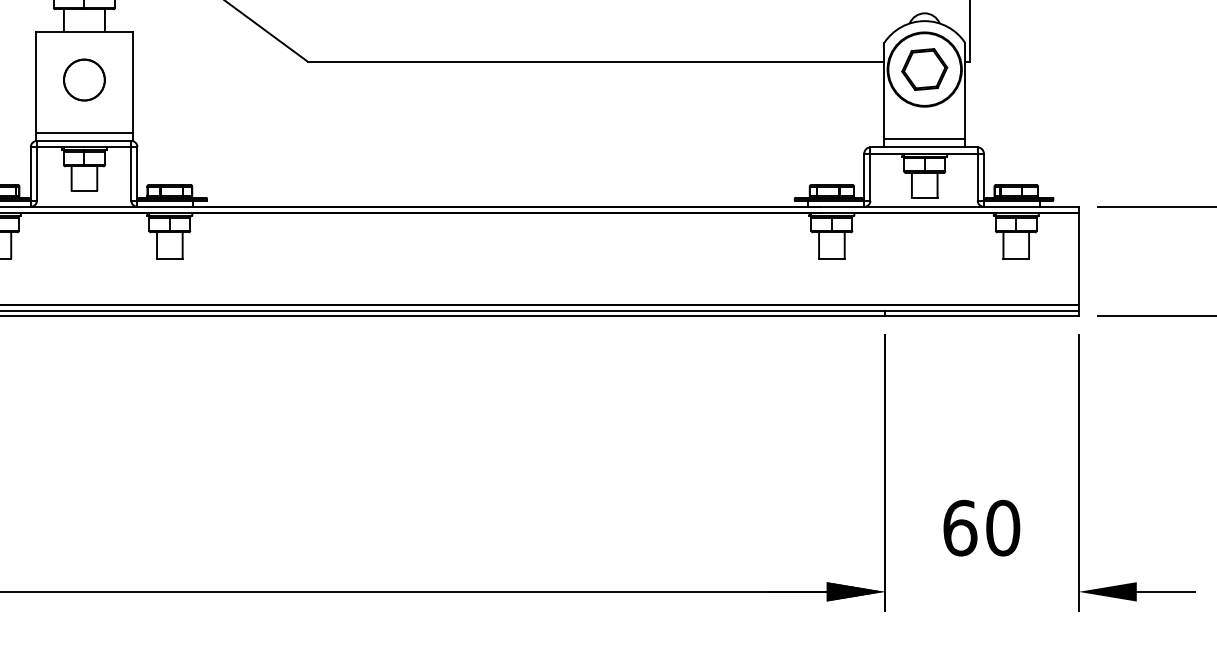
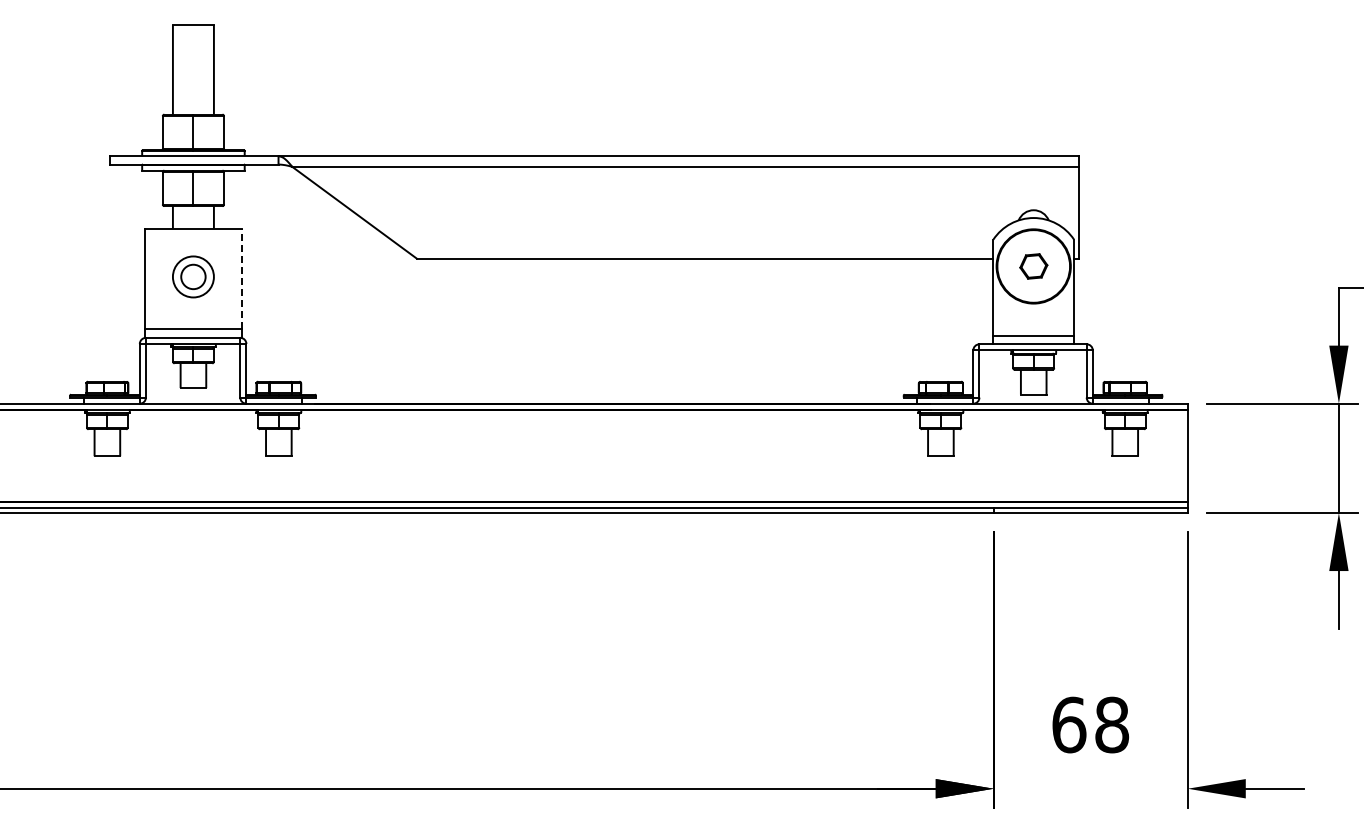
part: (924, 69) -> (1033, 266), size x0.6
circle: (84, 79) -> (193, 276), size x0.6
line: (132, 81) -> (241, 278), solid -> dashed
text: (1003, 528) -> (1112, 725), 60 -> 68

